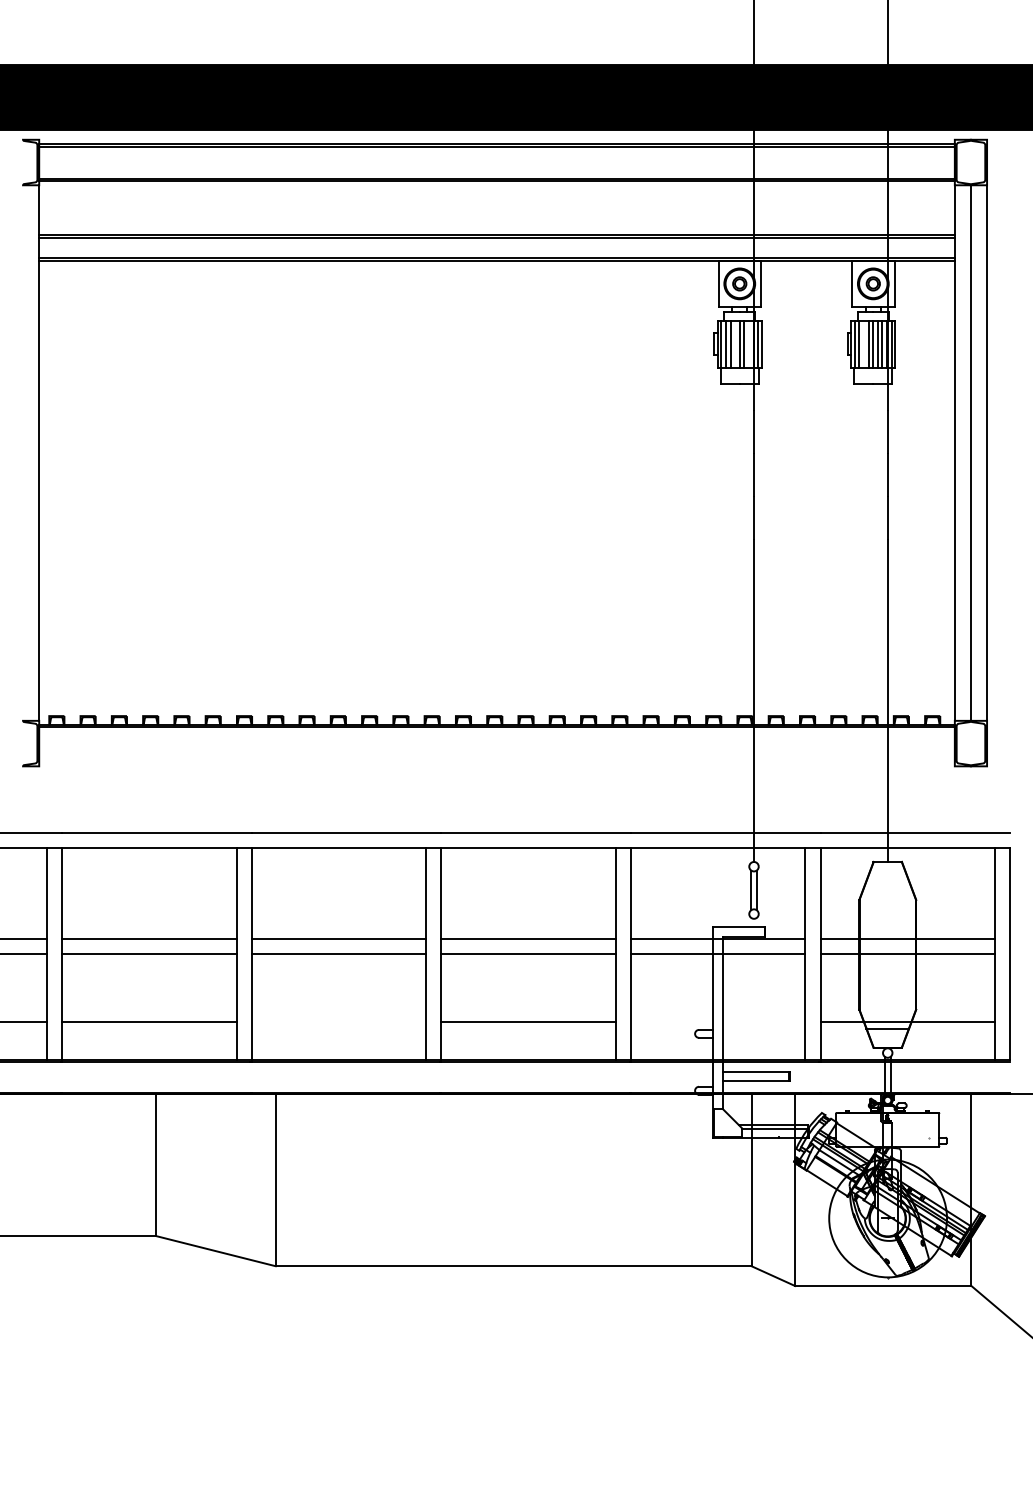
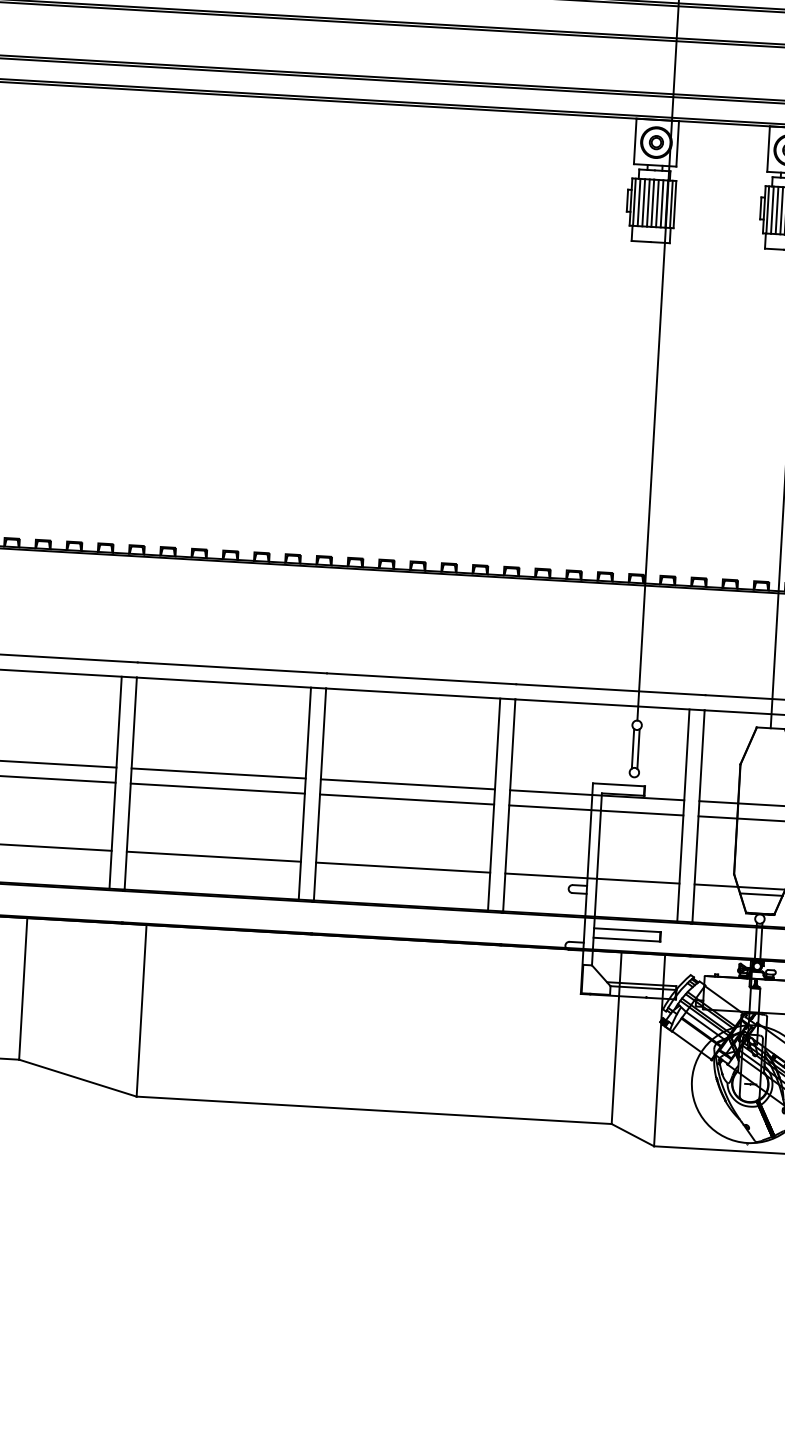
line: (735, 344) -> (648, 202), added
line: (748, 344) -> (661, 203), added
line: (864, 344) -> (777, 210), added
line: (338, 1022) -> (213, 856), added
line: (717, 1022) -> (591, 878), added

